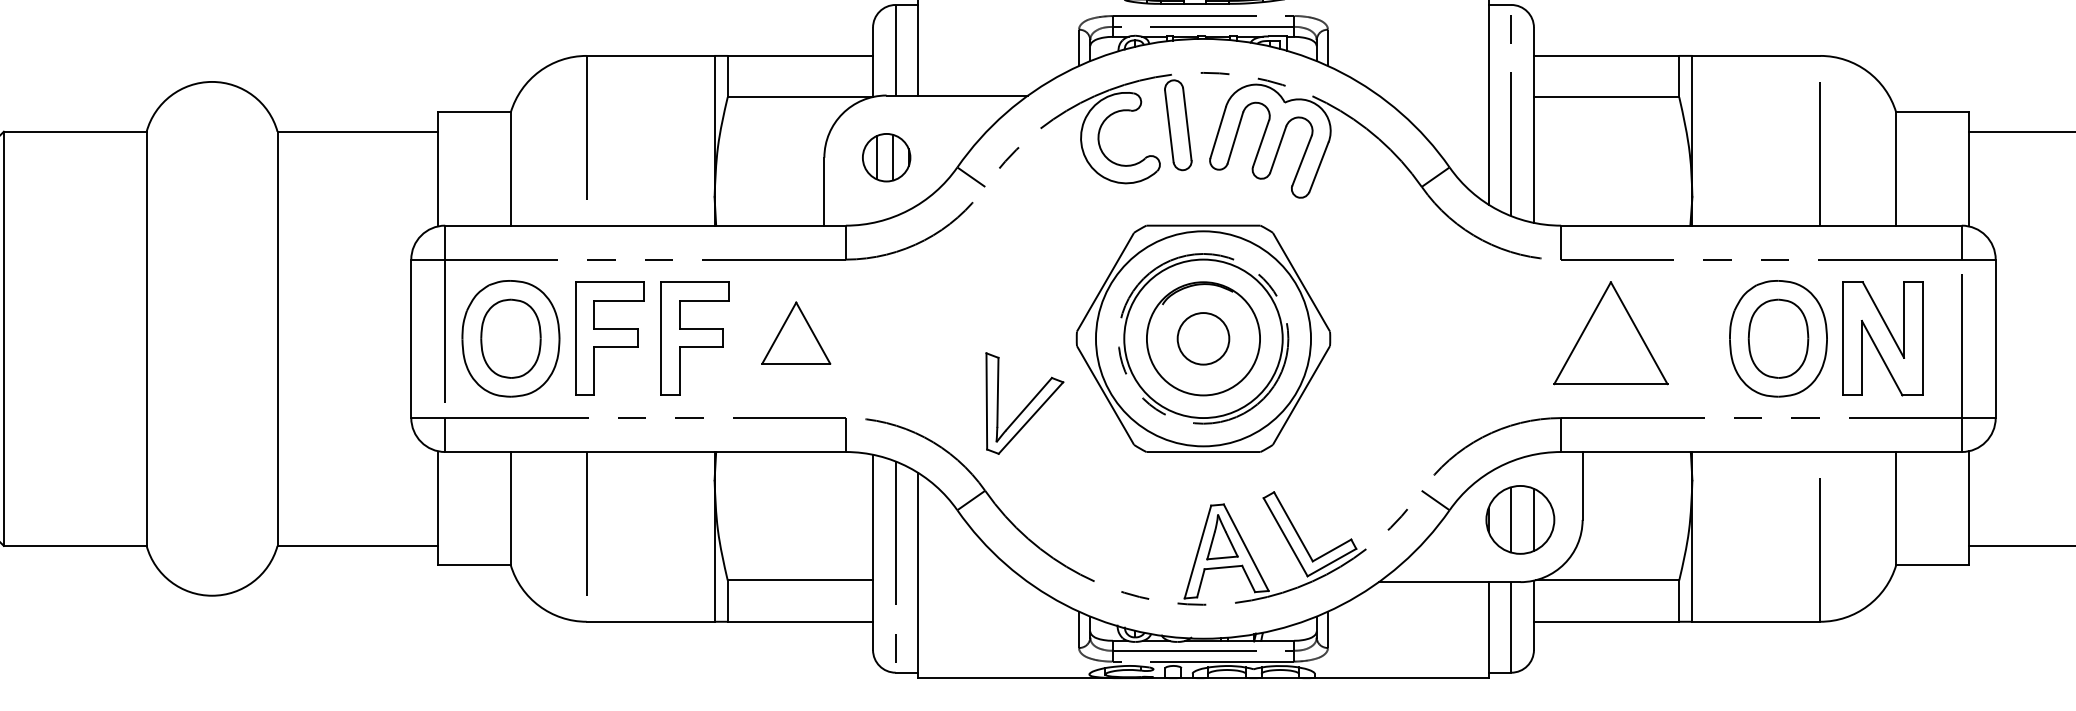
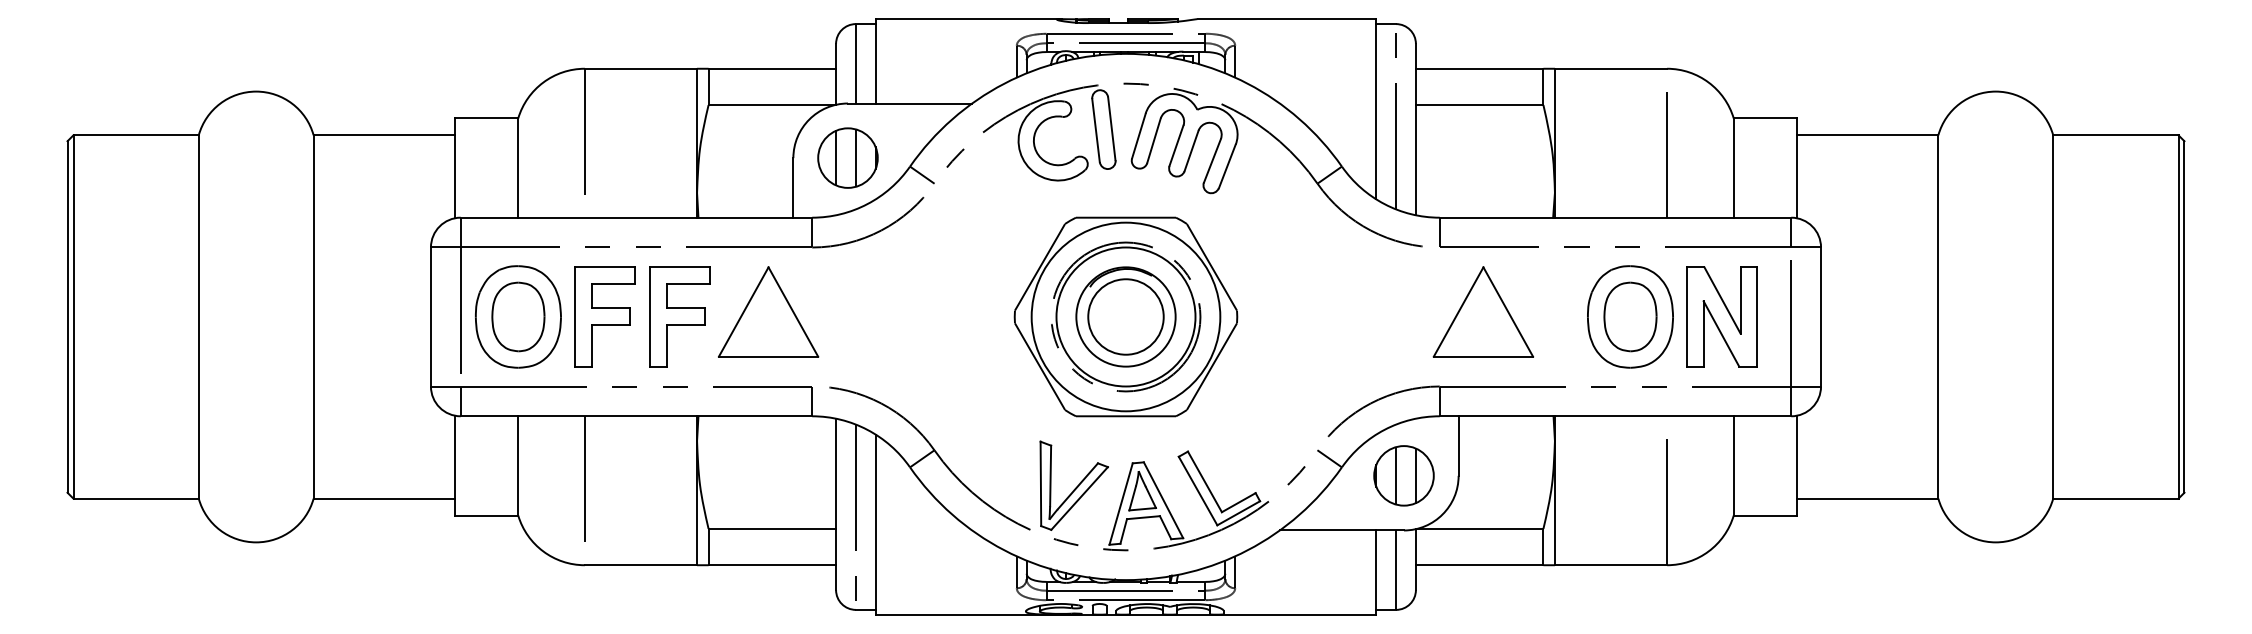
part: (886, 157) -> (847, 157), size x1.43
part: (796, 332) -> (768, 311), size x1.67
circle: (1202, 338) -> (1125, 316), size x1.67
part: (1023, 403) -> (1073, 485), moved

